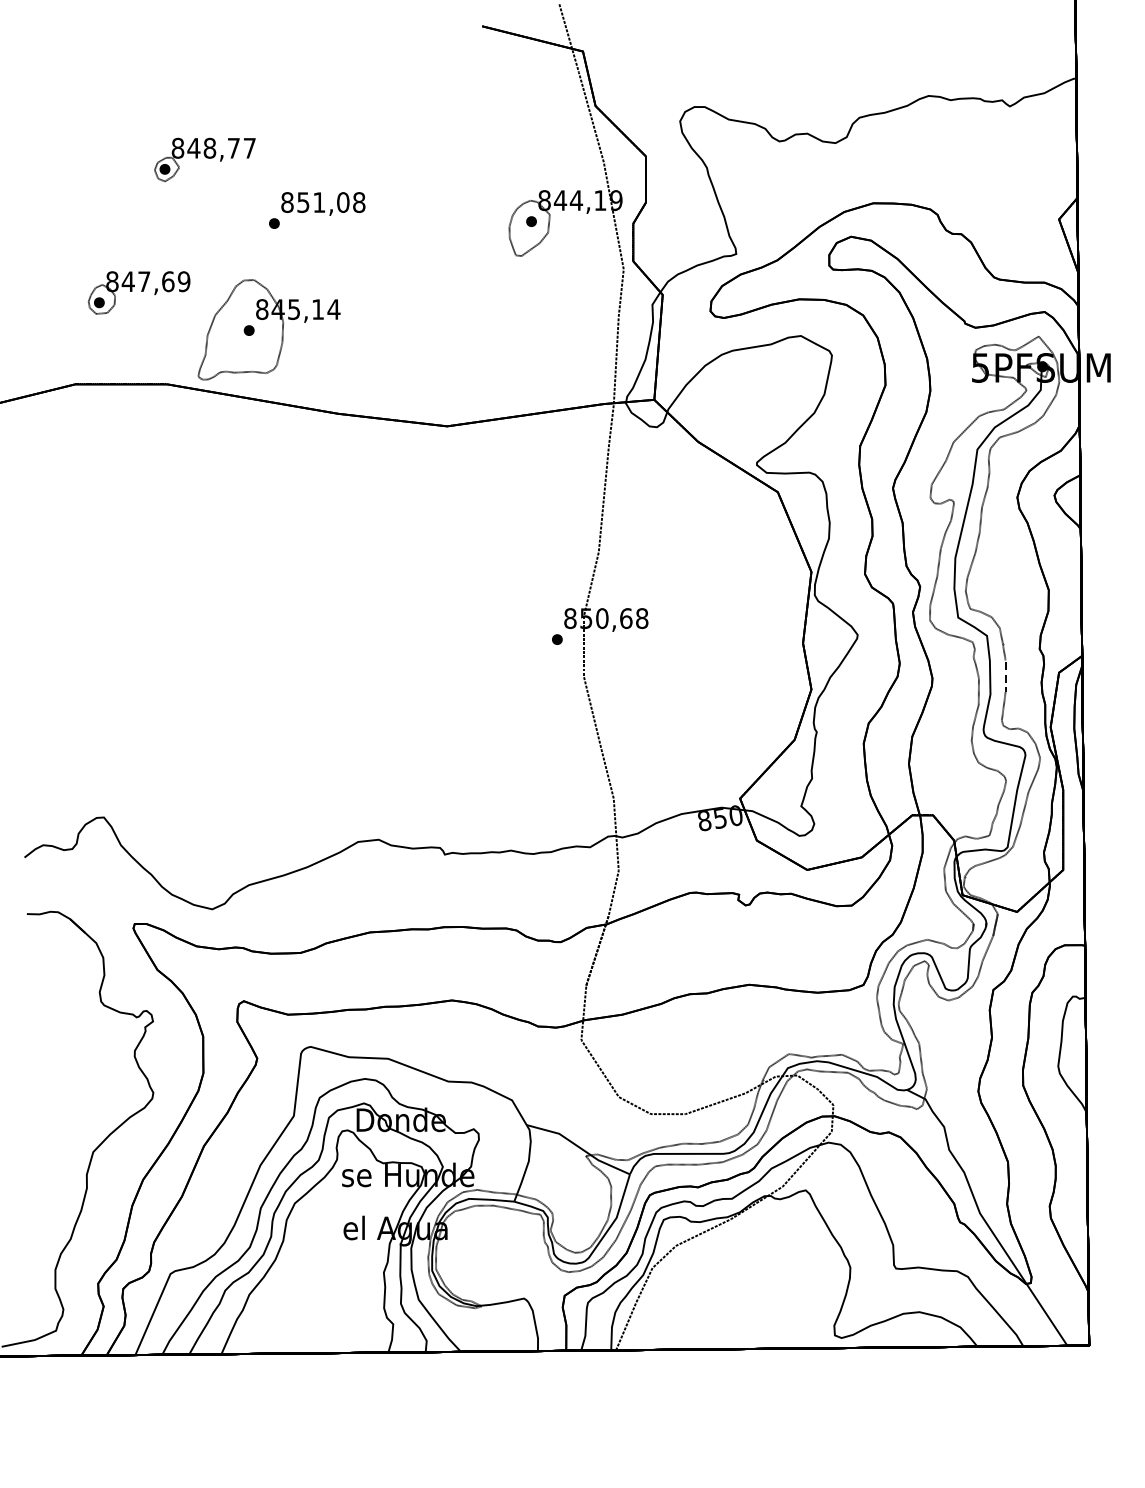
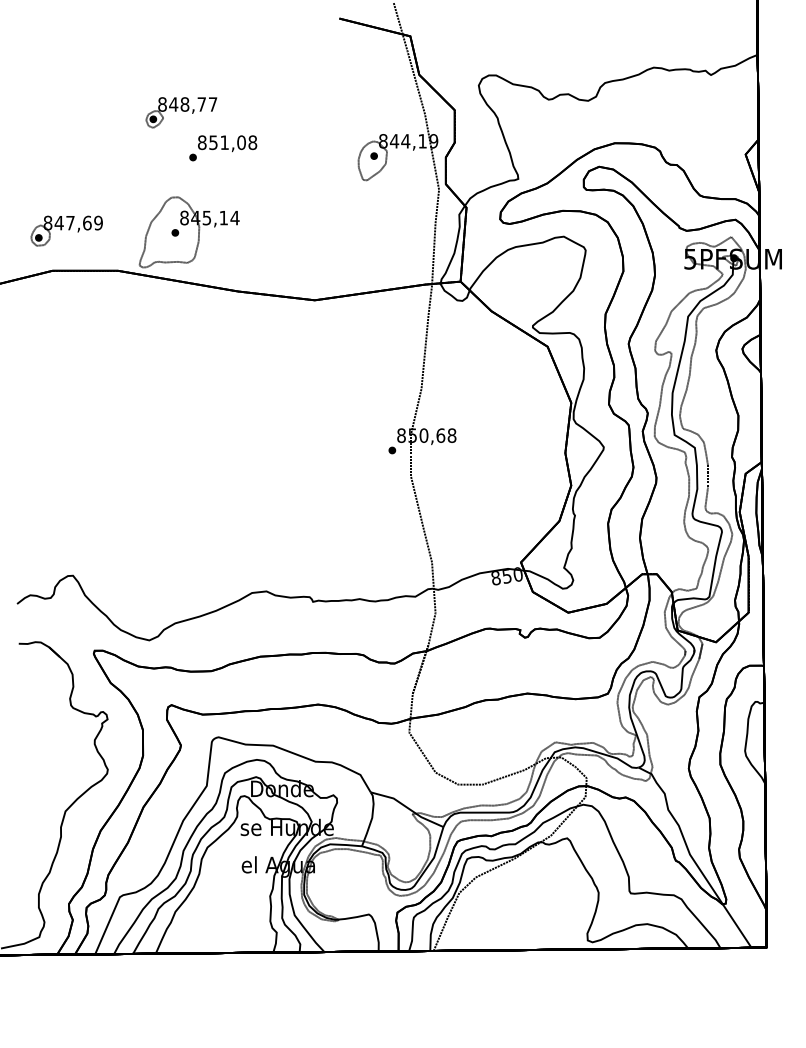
part: (204, 159) -> (181, 112), moved
part: (138, 292) -> (66, 230), moved

